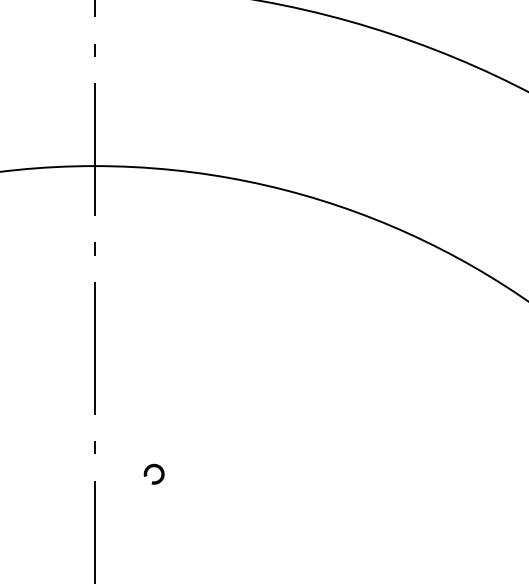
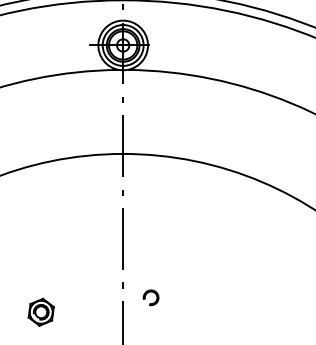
part: (152, 473) -> (150, 297), size x1.67

